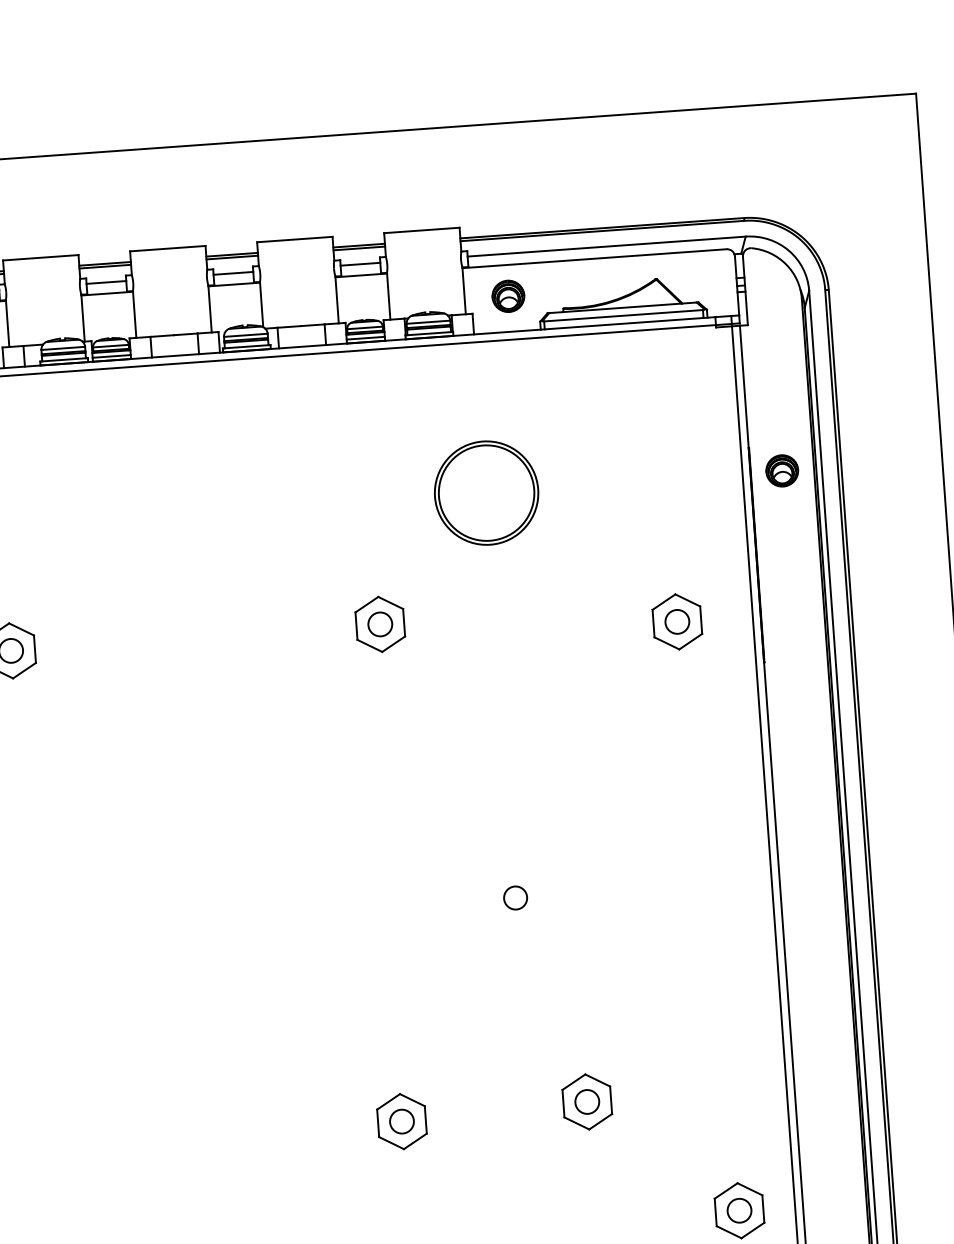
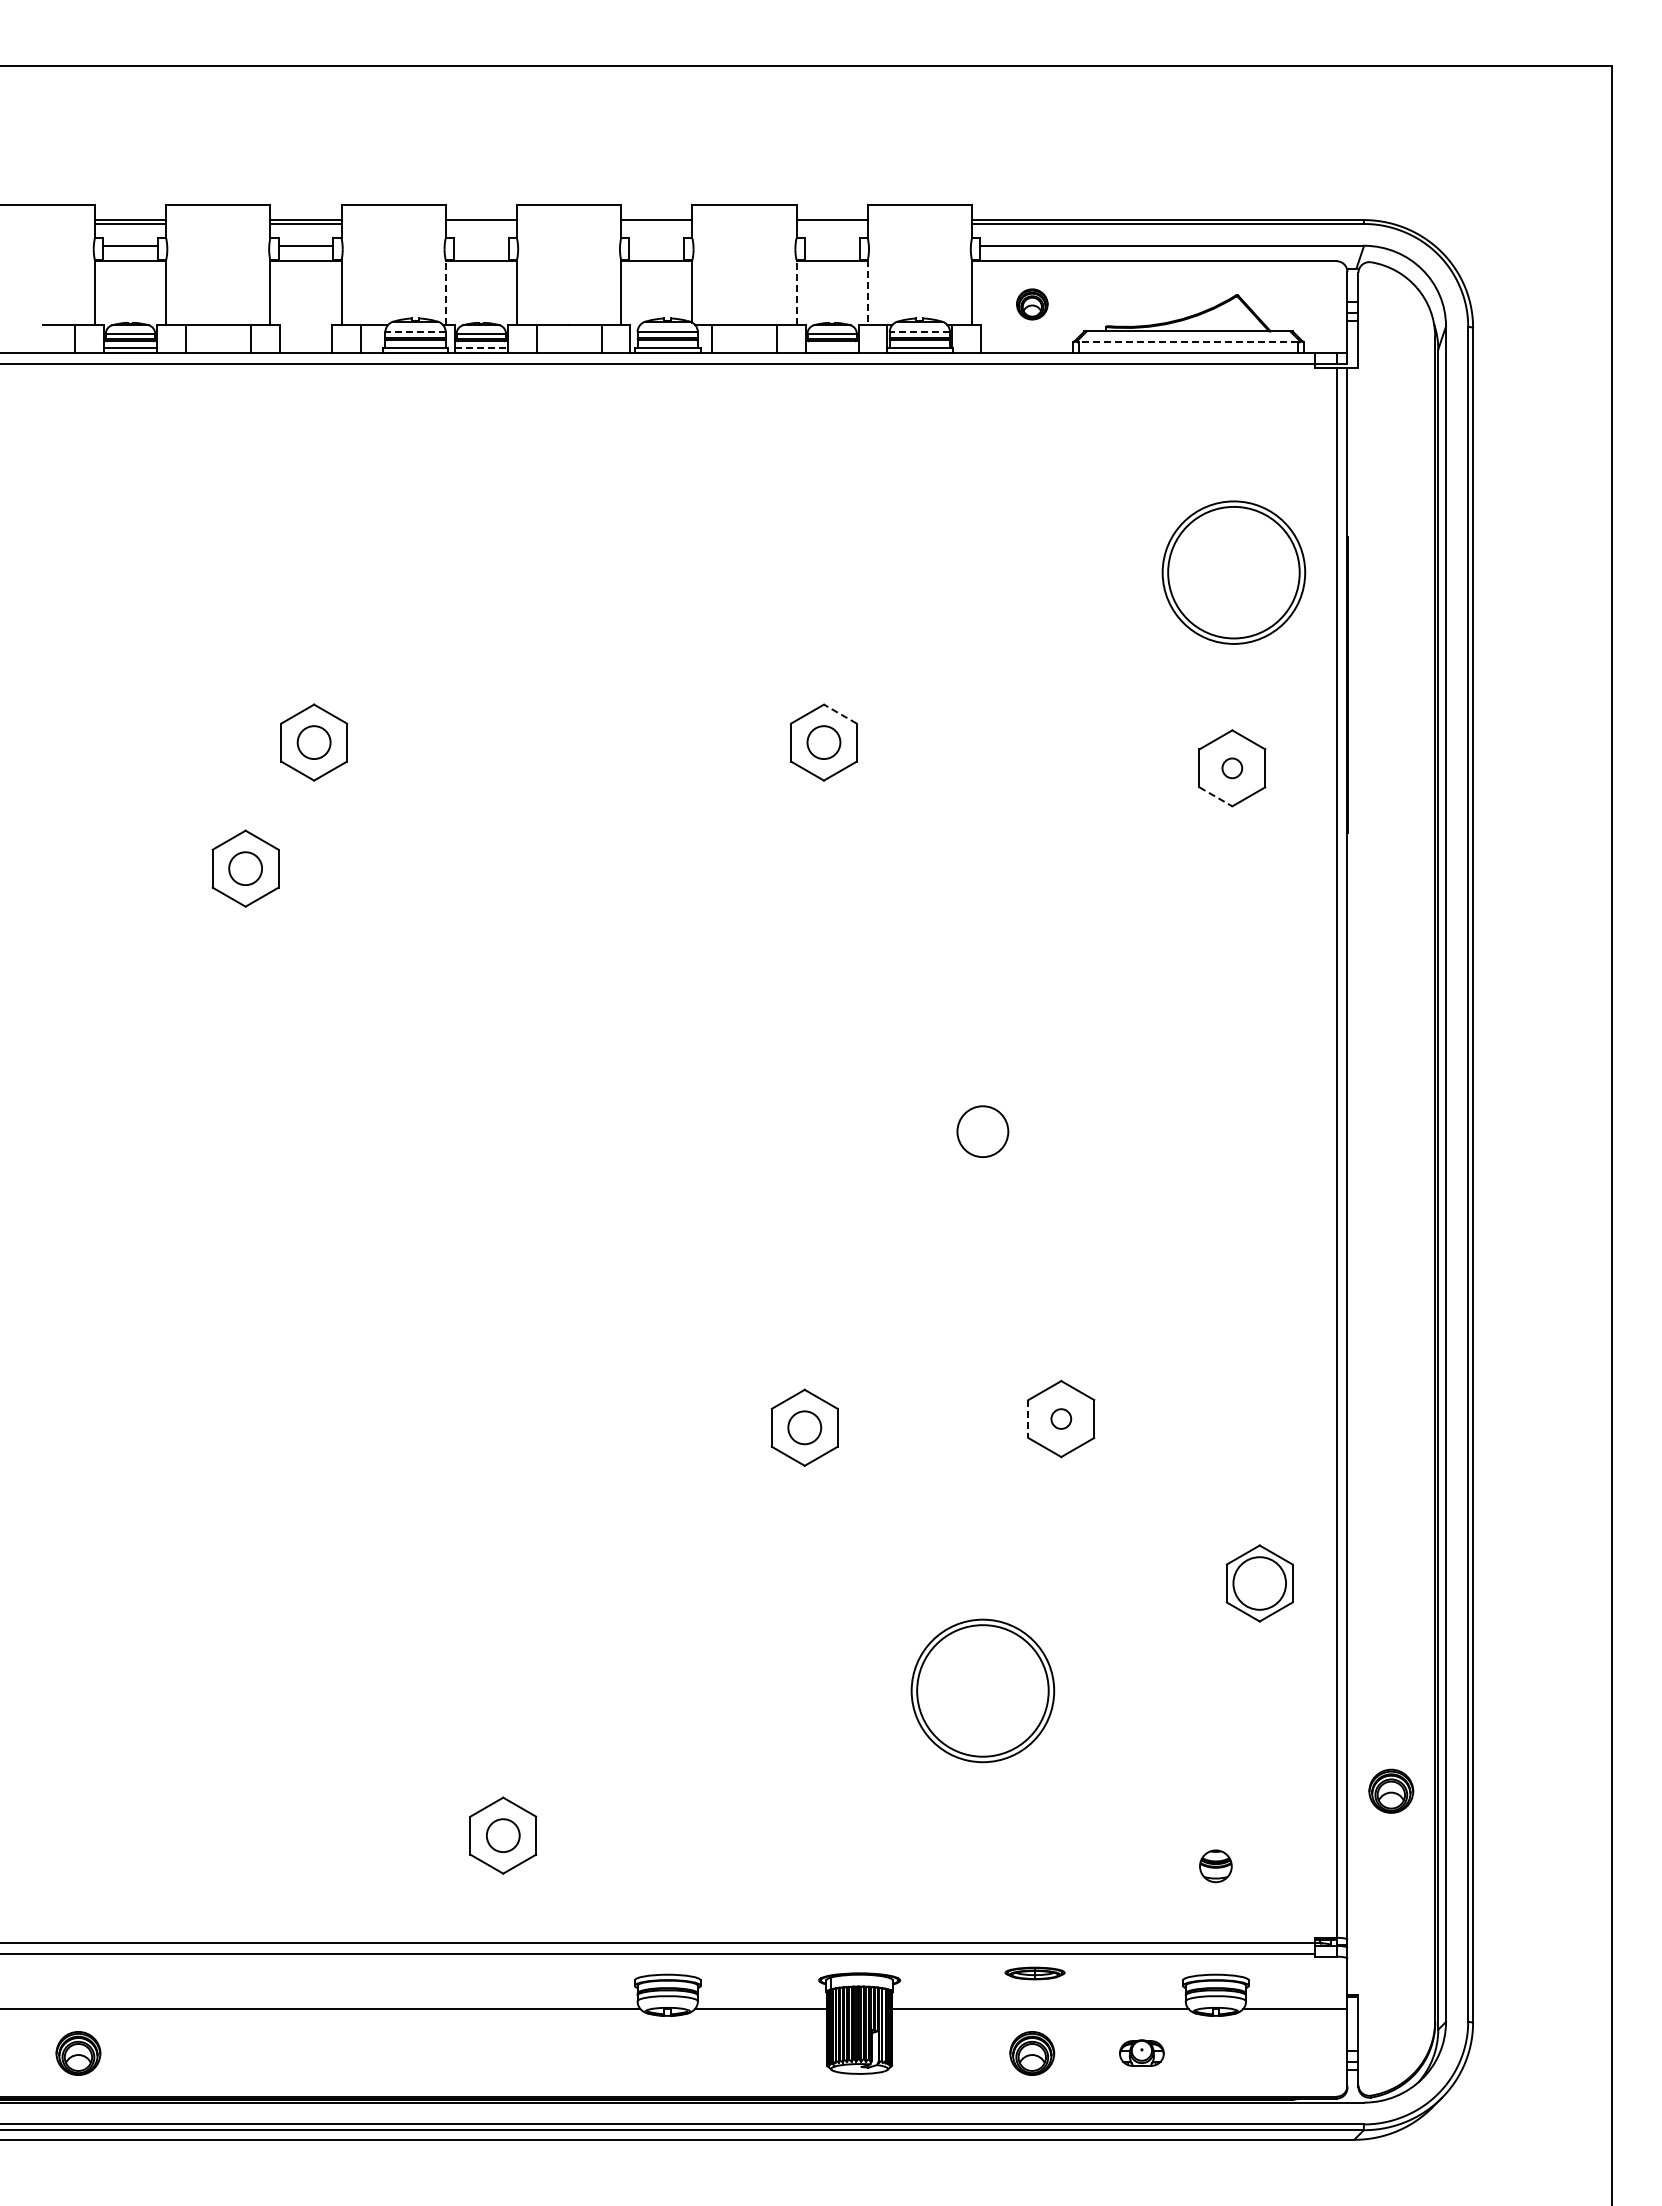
line: (358, 248) -> (831, 224), removed
line: (232, 257) -> (656, 224), removed
line: (359, 264) -> (831, 245), removed
line: (104, 267) -> (480, 224), removed
line: (233, 273) -> (656, 245), removed
line: (105, 282) -> (480, 245), removed
line: (388, 296) -> (867, 293), solid -> dashed
part: (508, 296) -> (1032, 304), size x0.7
line: (337, 299) -> (796, 292), solid -> dashed
line: (623, 315) -> (1188, 342), solid -> dashed
line: (82, 318) -> (445, 292), solid -> dashed
line: (428, 322) -> (919, 332), solid -> dashed
line: (365, 337) -> (831, 347), removed
line: (63, 348) -> (415, 332), solid -> dashed
line: (111, 356) -> (481, 347), solid -> dashed
part: (782, 470) -> (1391, 570), removed
part: (486, 493) -> (1233, 572), moved
line: (390, 603) -> (840, 714), solid -> dashed
circle: (676, 621) -> (1231, 767), size x0.6
line: (666, 643) -> (1215, 796), solid -> dashed
circle: (515, 897) -> (982, 1131), size x1.6
circle: (586, 1101) -> (1060, 1418), size x0.6
line: (563, 1103) -> (1028, 1419), solid -> dashed
circle: (739, 1210) -> (1259, 1583), size x1.6

